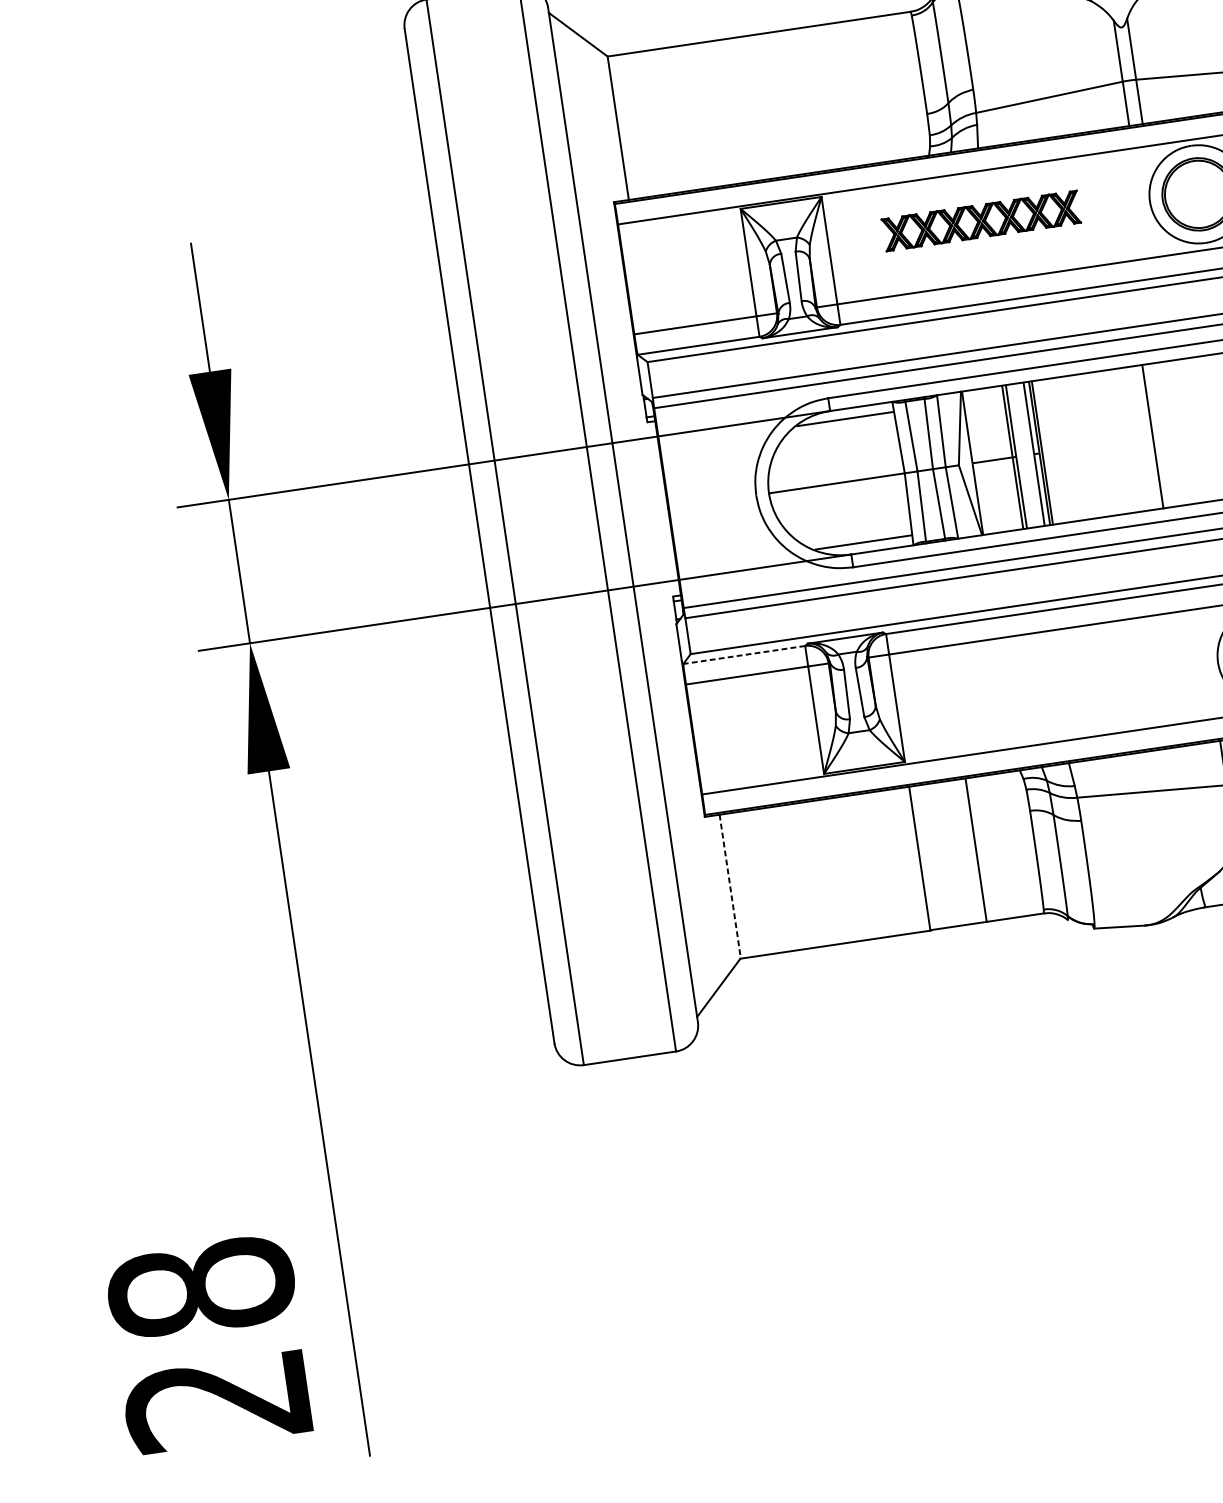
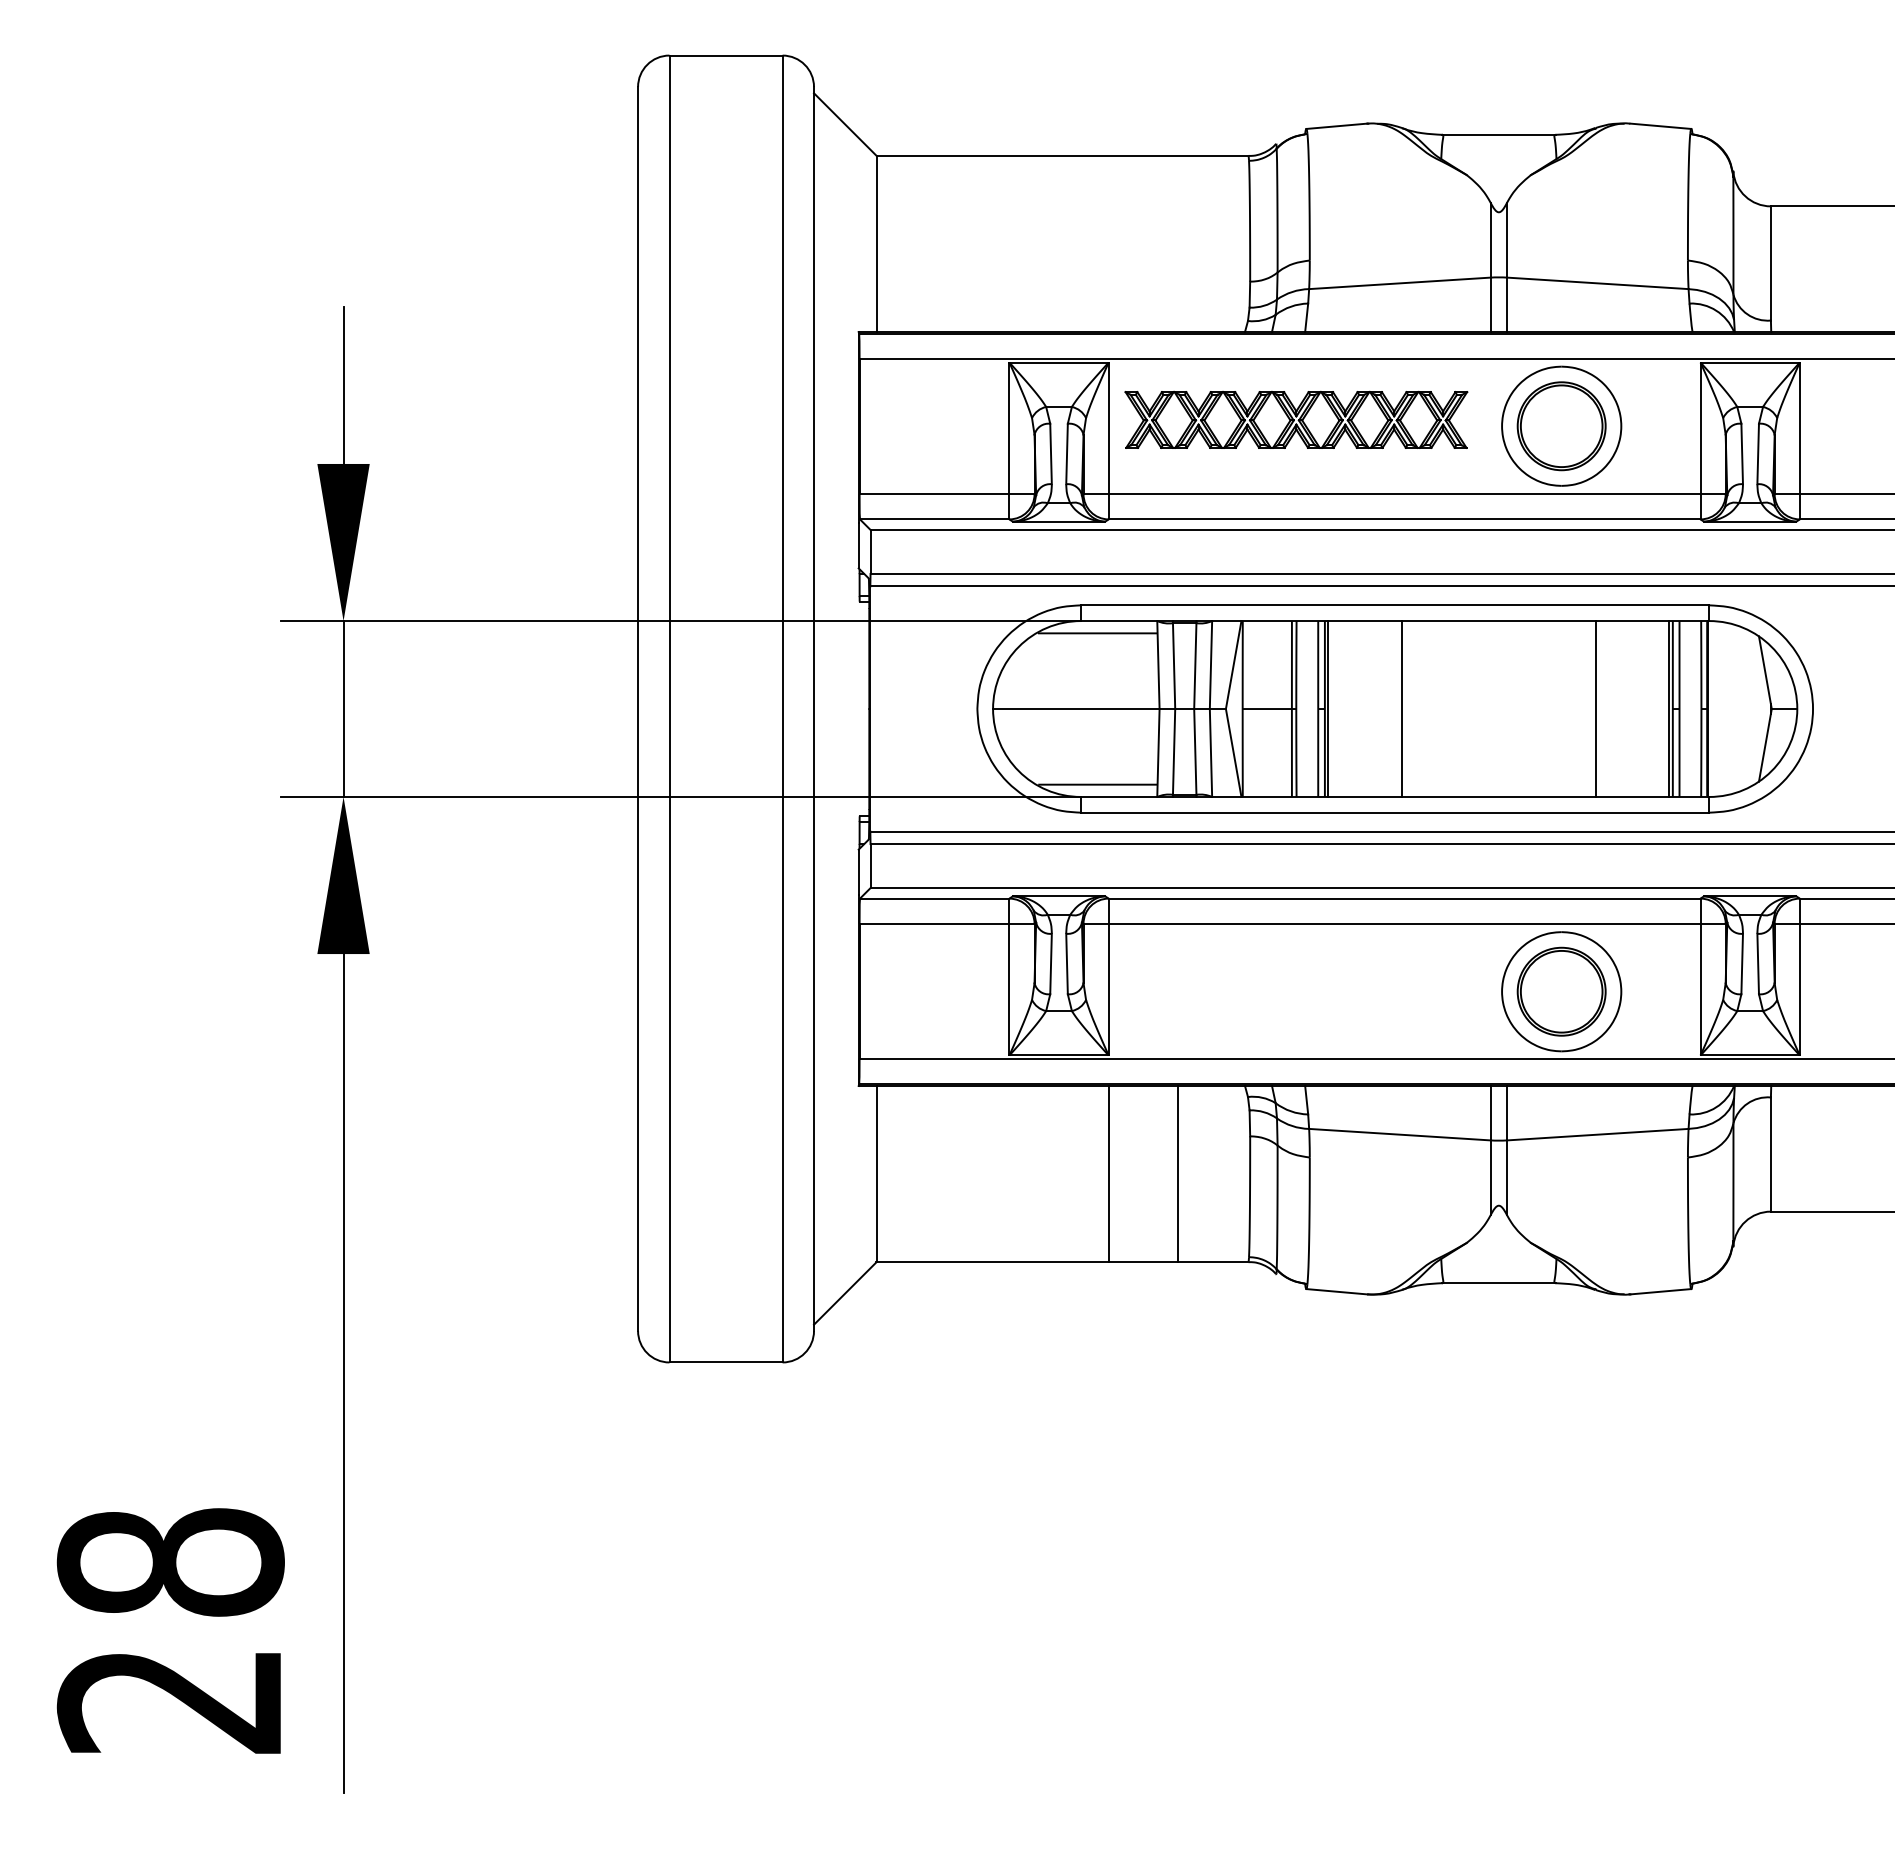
part: (981, 220) -> (1296, 419), size x1.43
line: (1152, 436) -> (1401, 708), moved
line: (744, 654) -> (934, 898), dashed -> solid
line: (729, 886) -> (876, 1173), dashed -> solid

